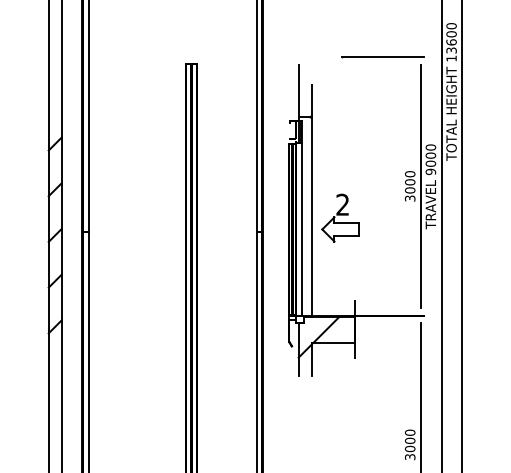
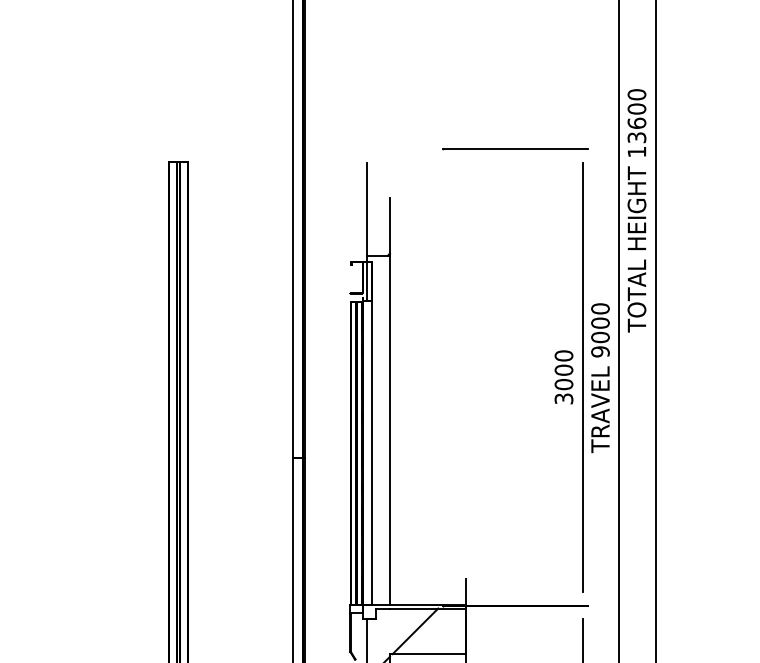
part: (340, 217) -> (441, 432), removed

